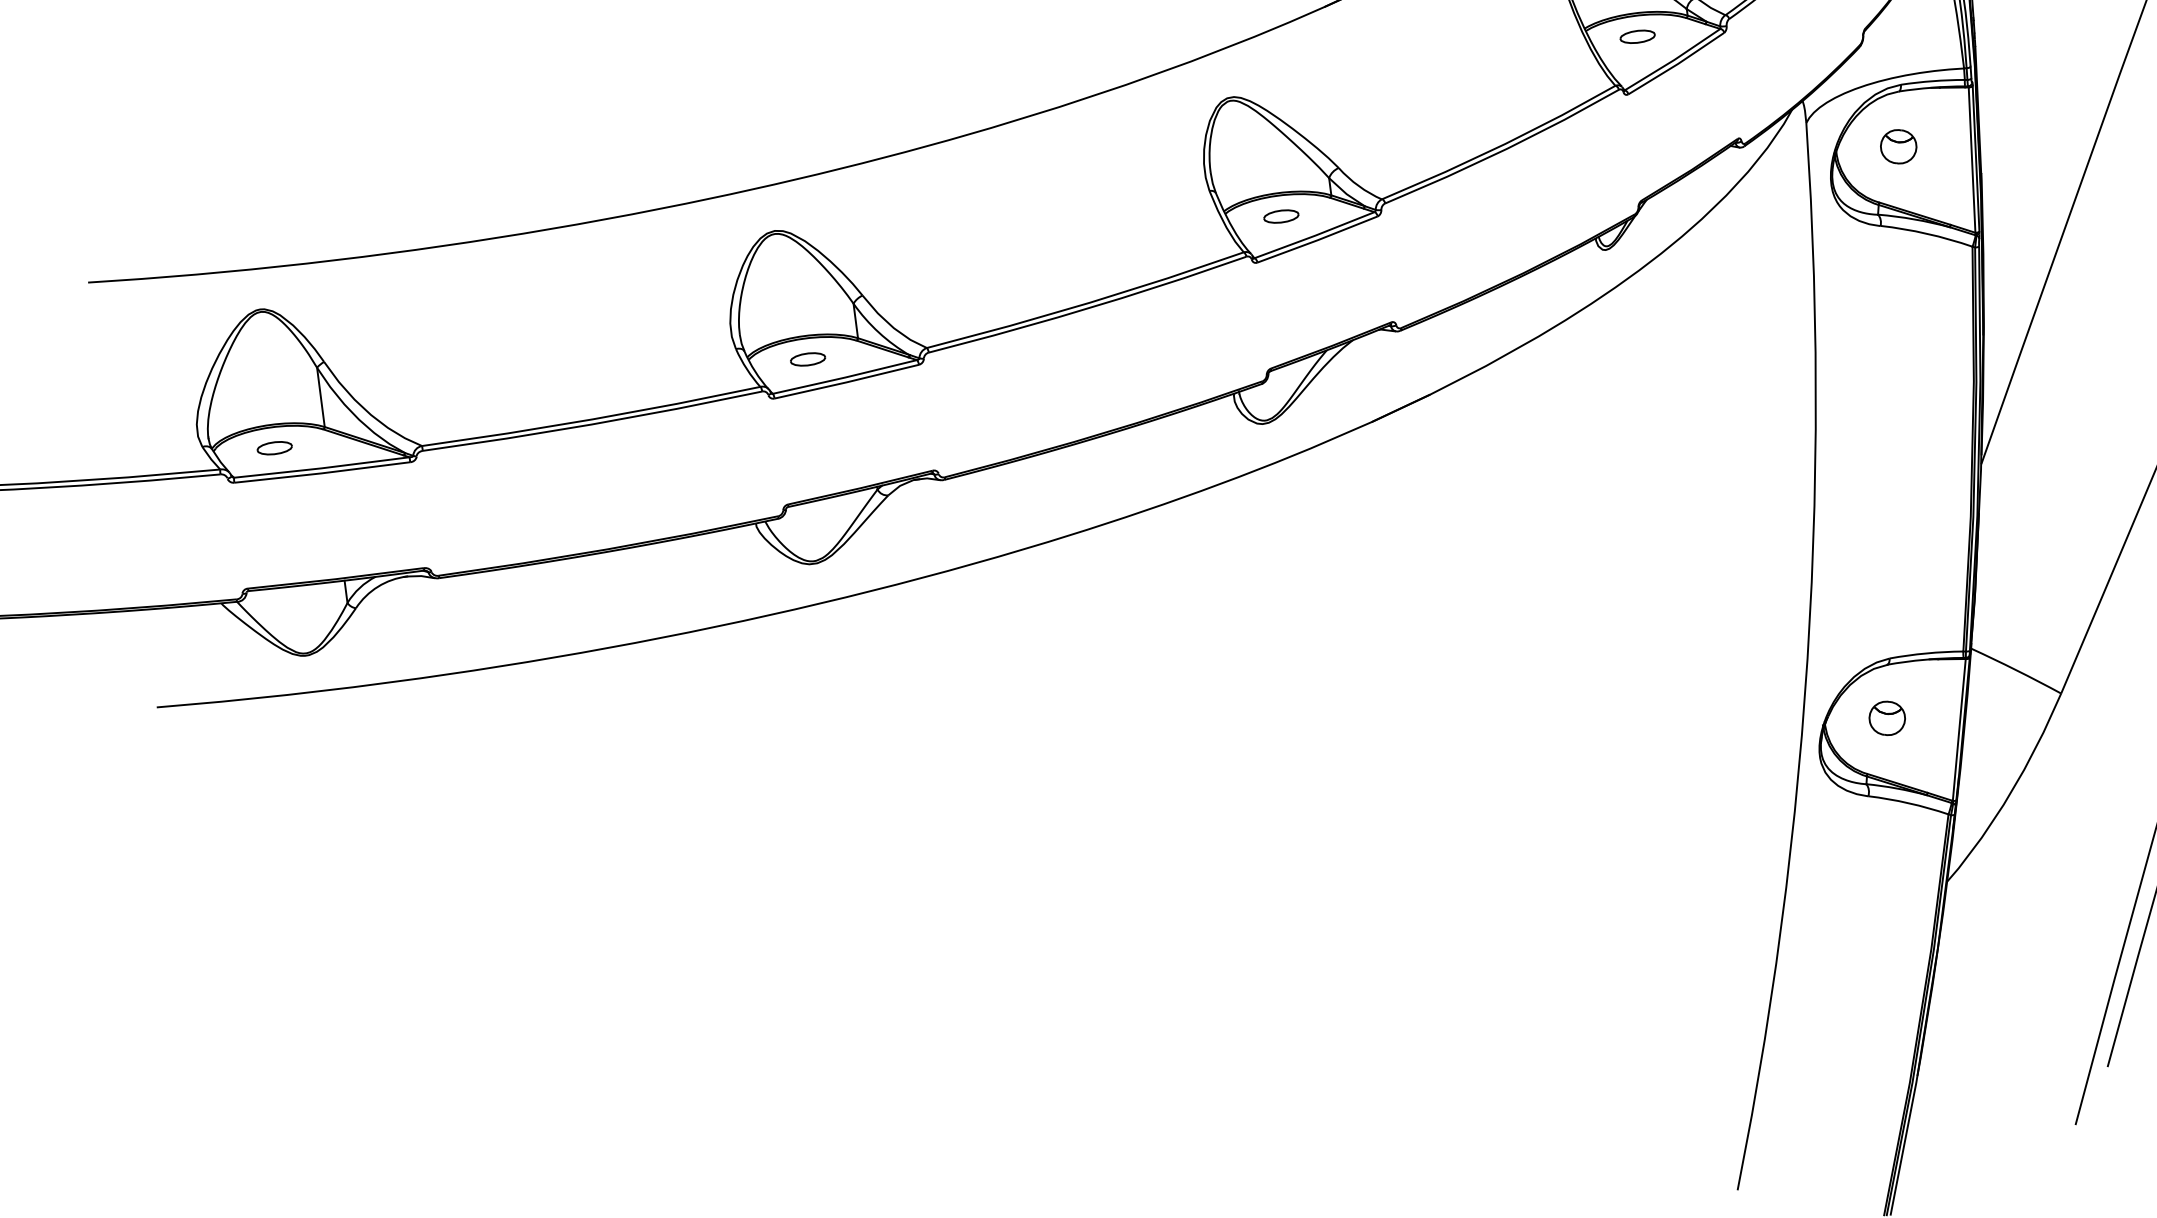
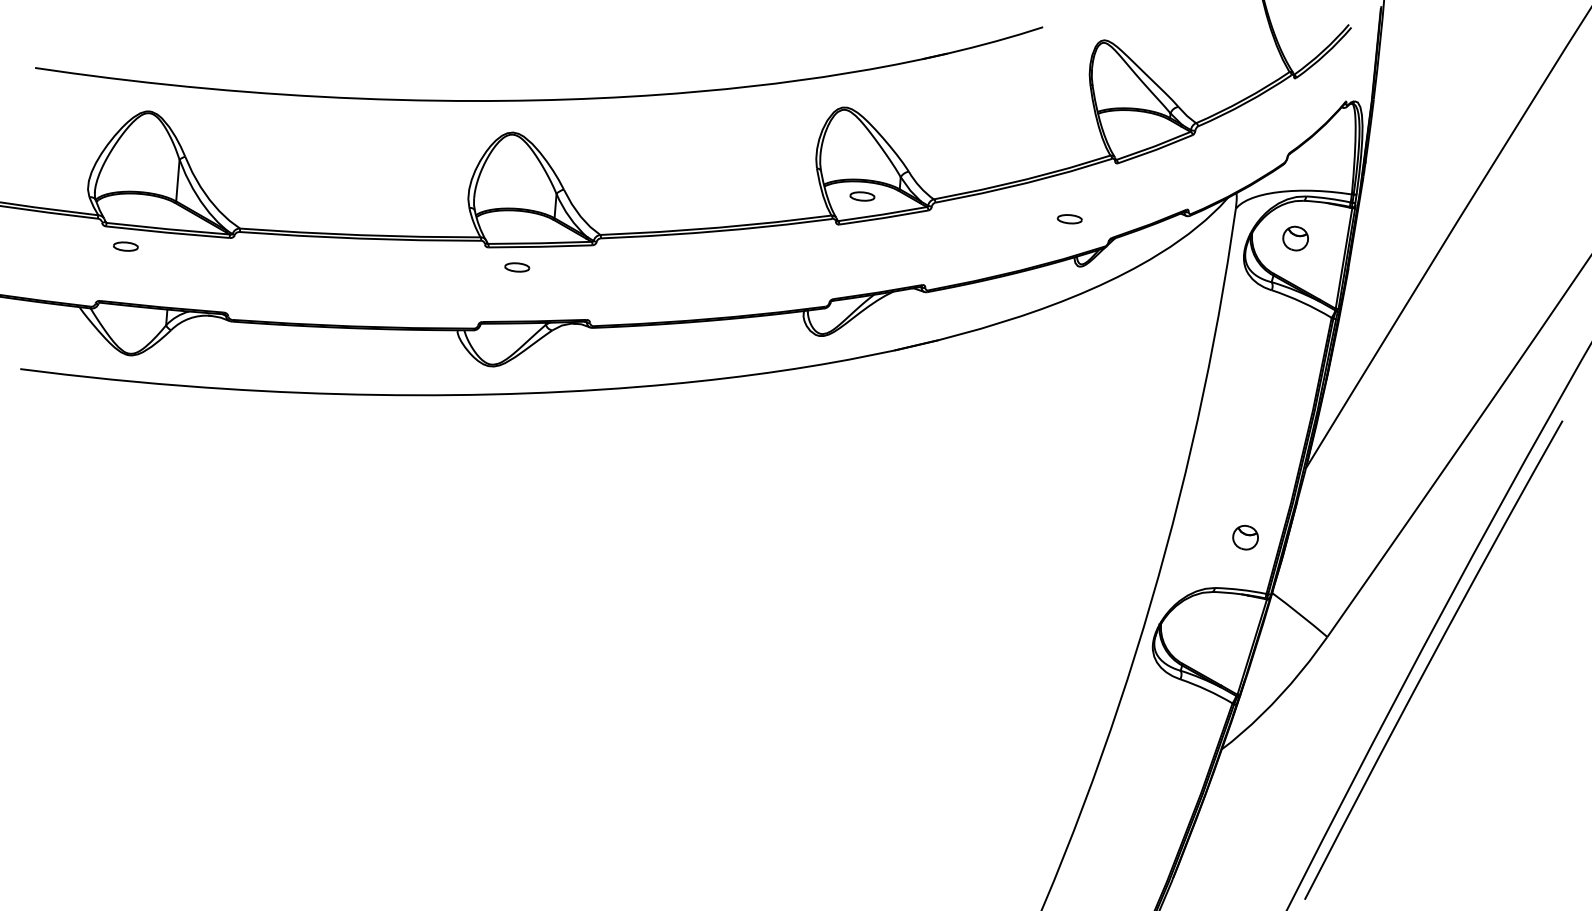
part: (1637, 37) -> (1069, 219), moved
part: (808, 359) -> (517, 267), moved
part: (274, 448) -> (125, 246), moved
part: (1887, 718) -> (1245, 537), moved

